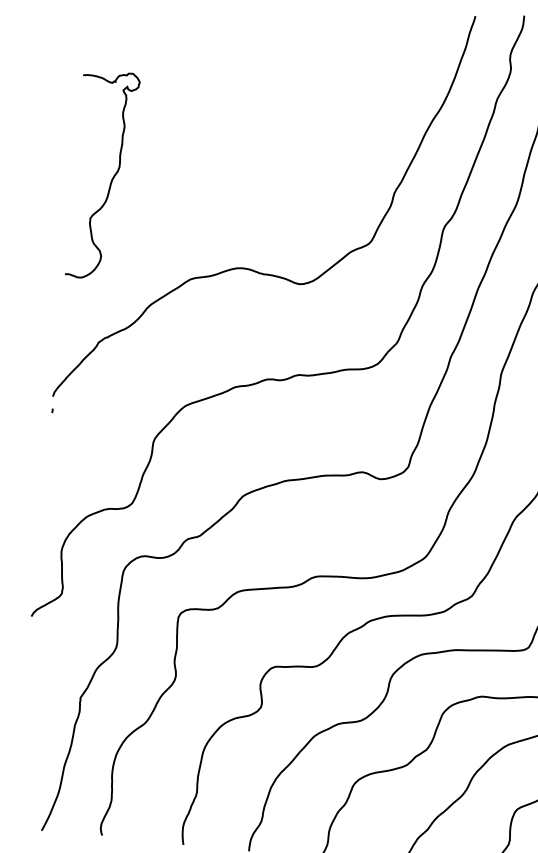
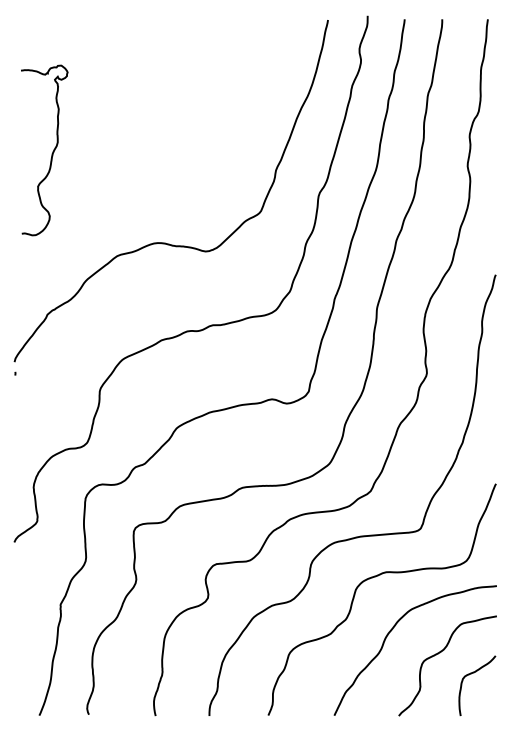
curve: (110, 179) -> (51, 153), moved

